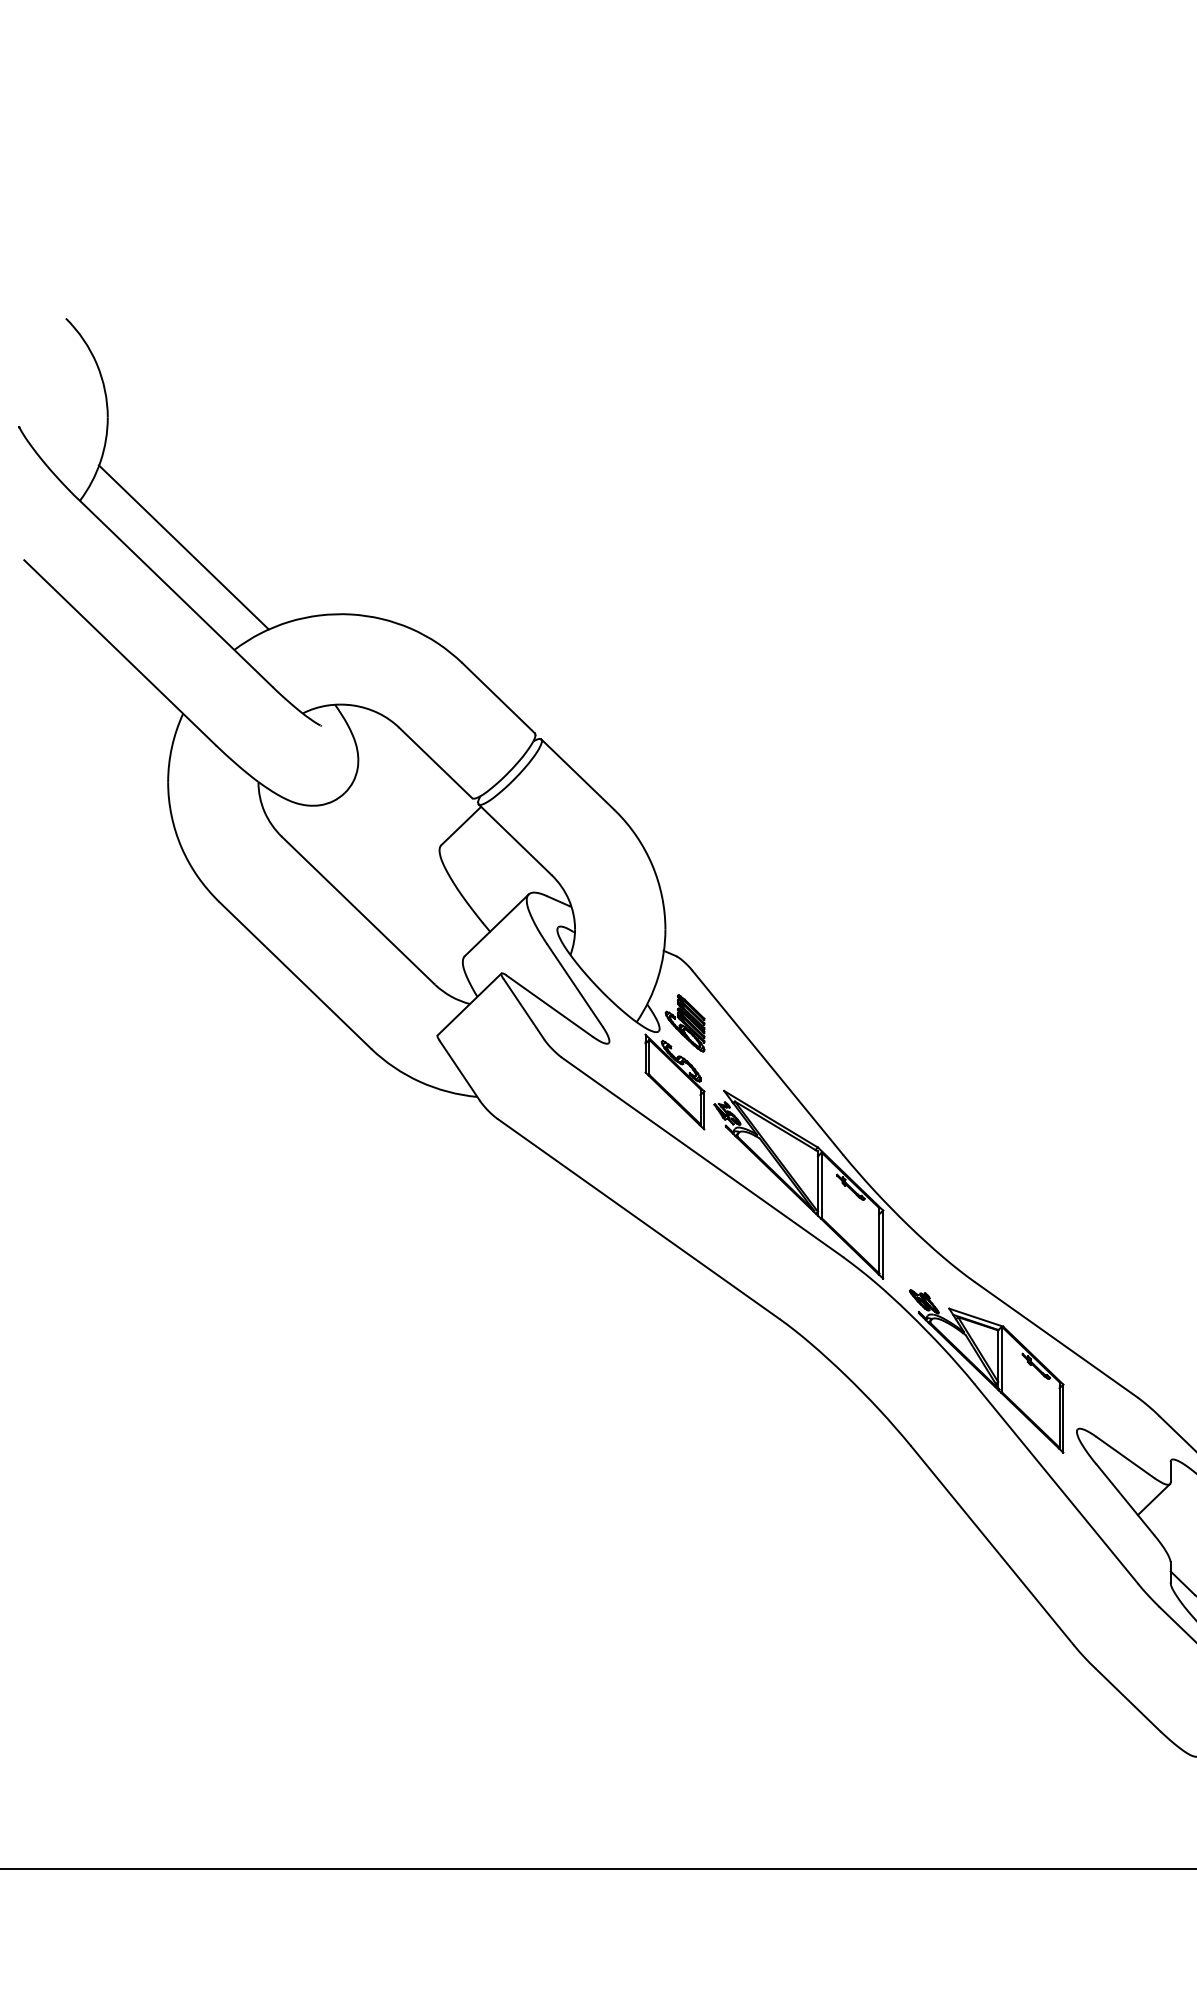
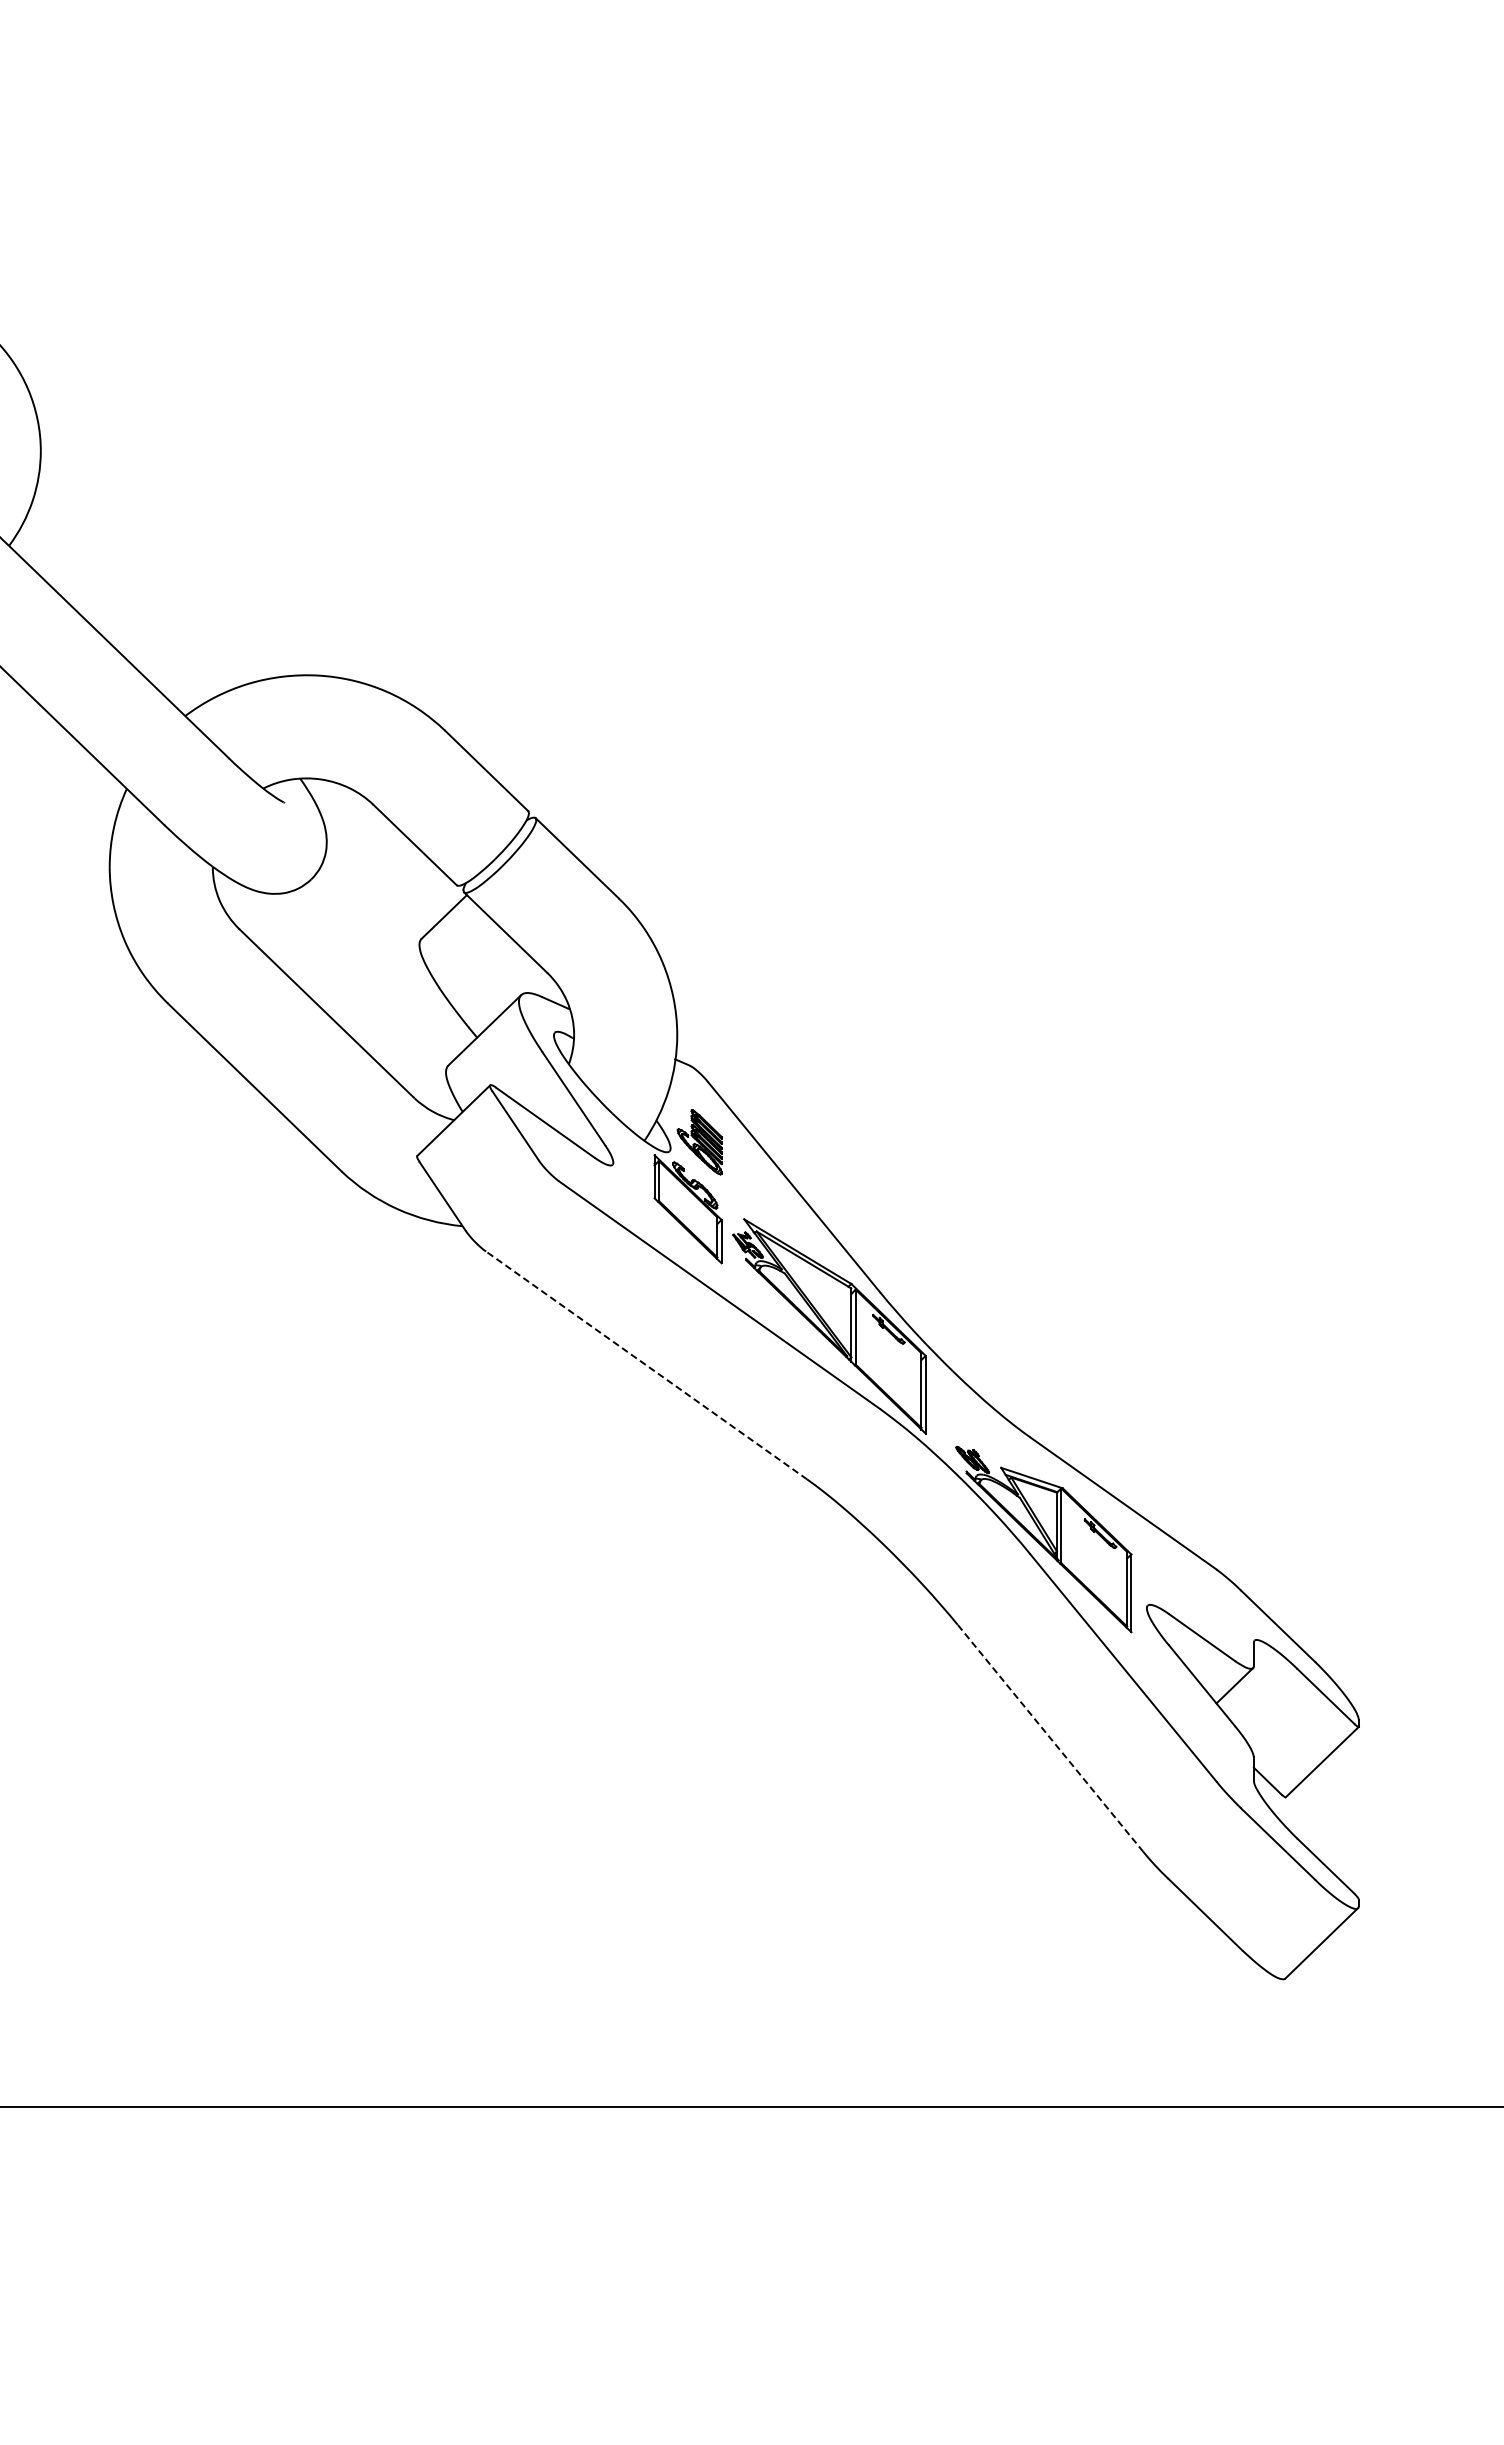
line: (183, 546) -> (127, 598), removed
line: (638, 1218) -> (646, 1365), solid -> dashed
line: (992, 1545) -> (1050, 1738), solid -> dashed

